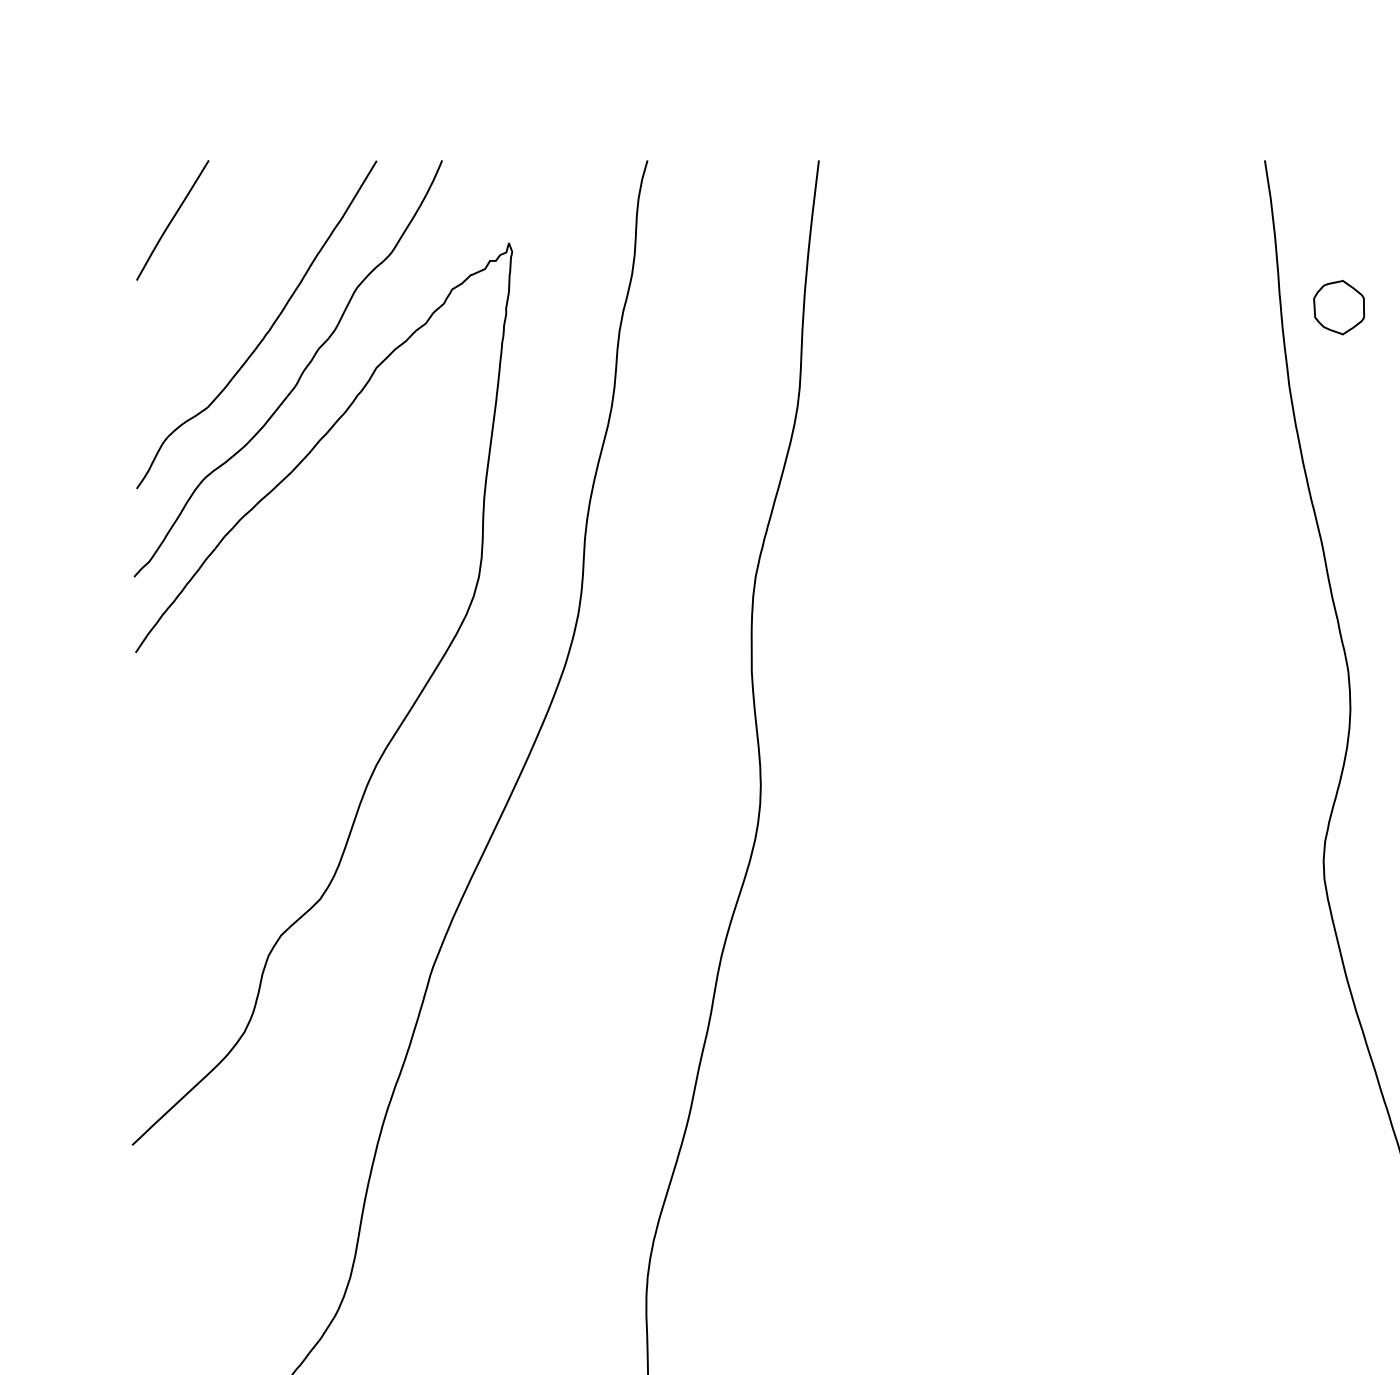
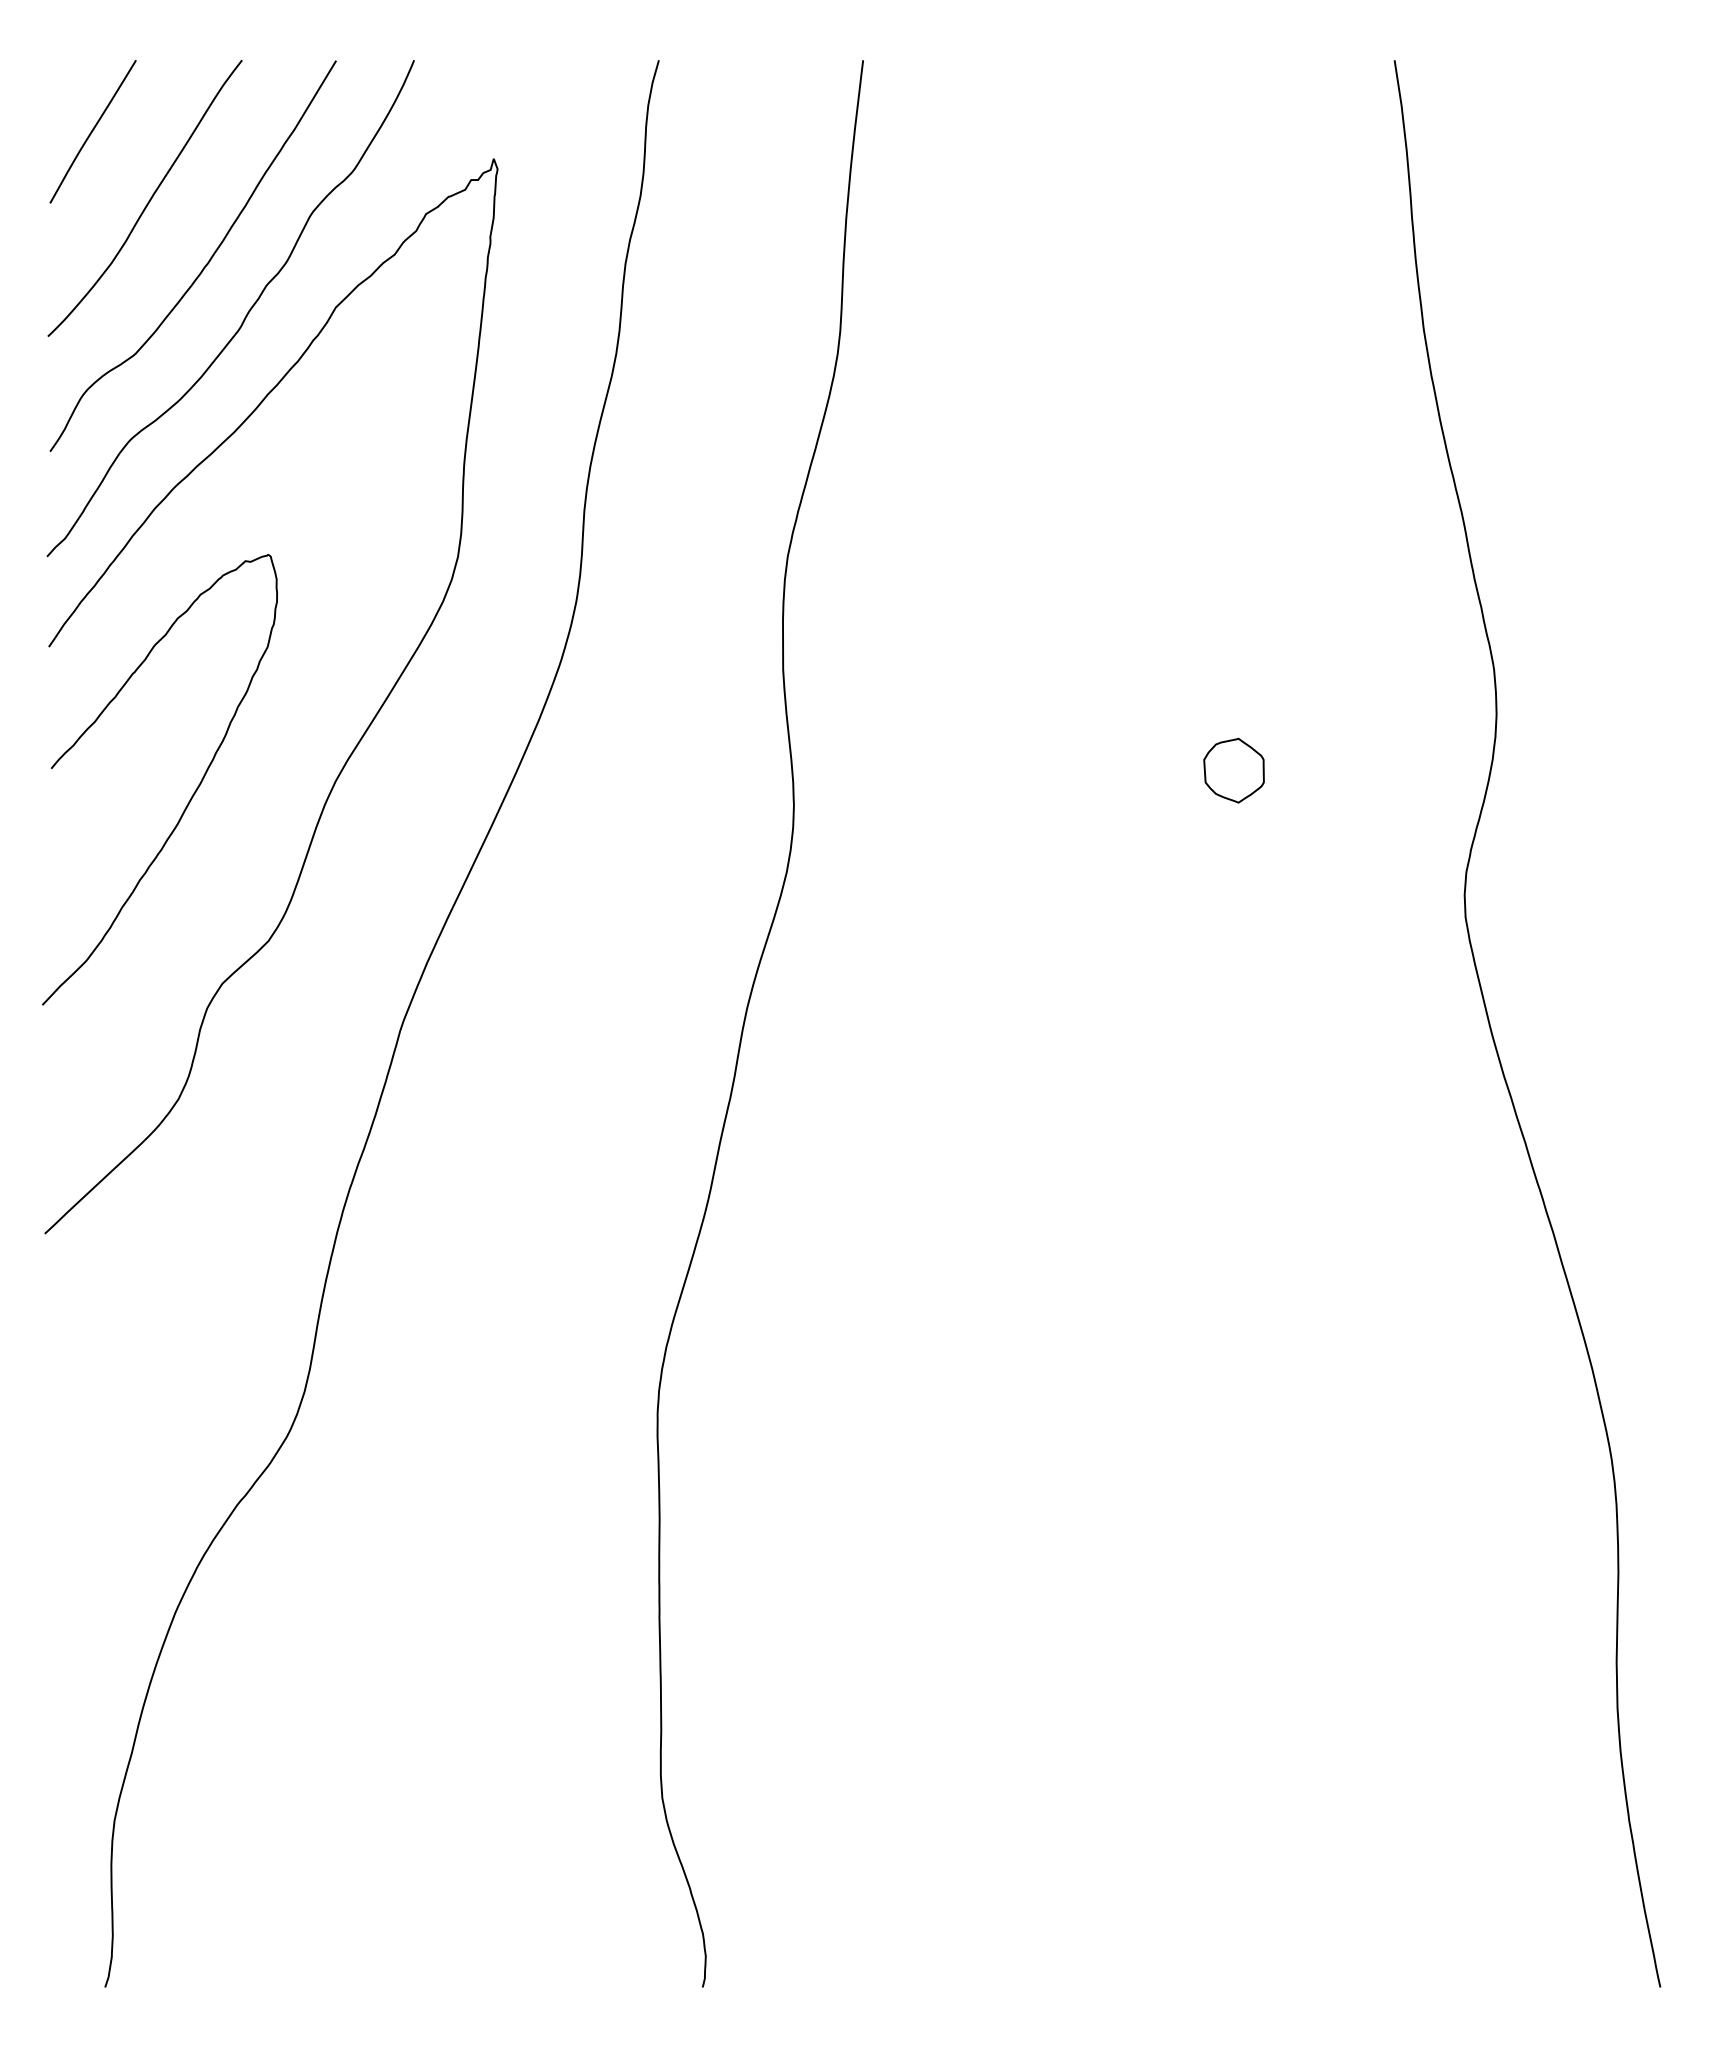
curve: (219, 278) -> (148, 200), added
part: (1338, 307) -> (1233, 770), moved
curve: (253, 780) -> (189, 799), added

